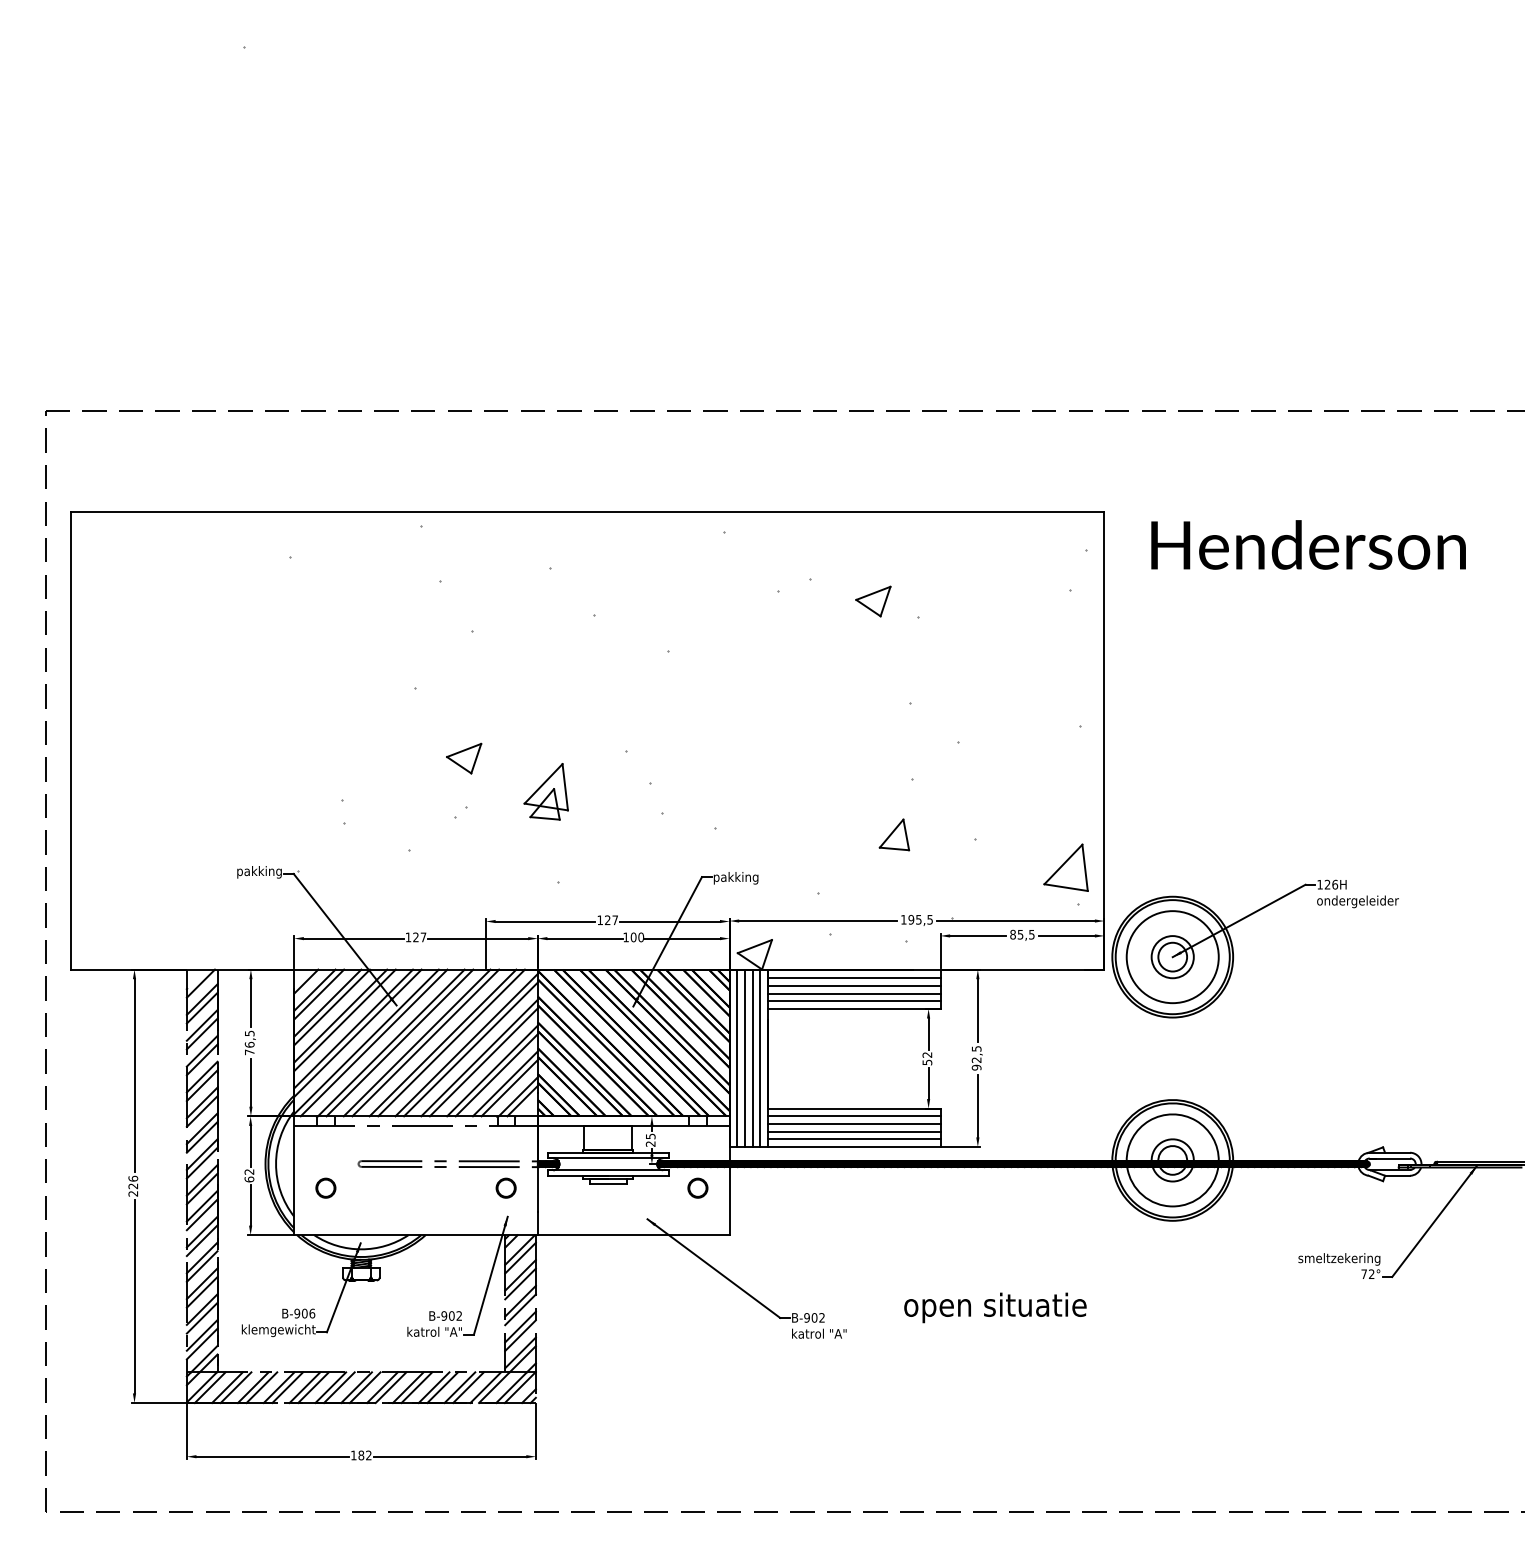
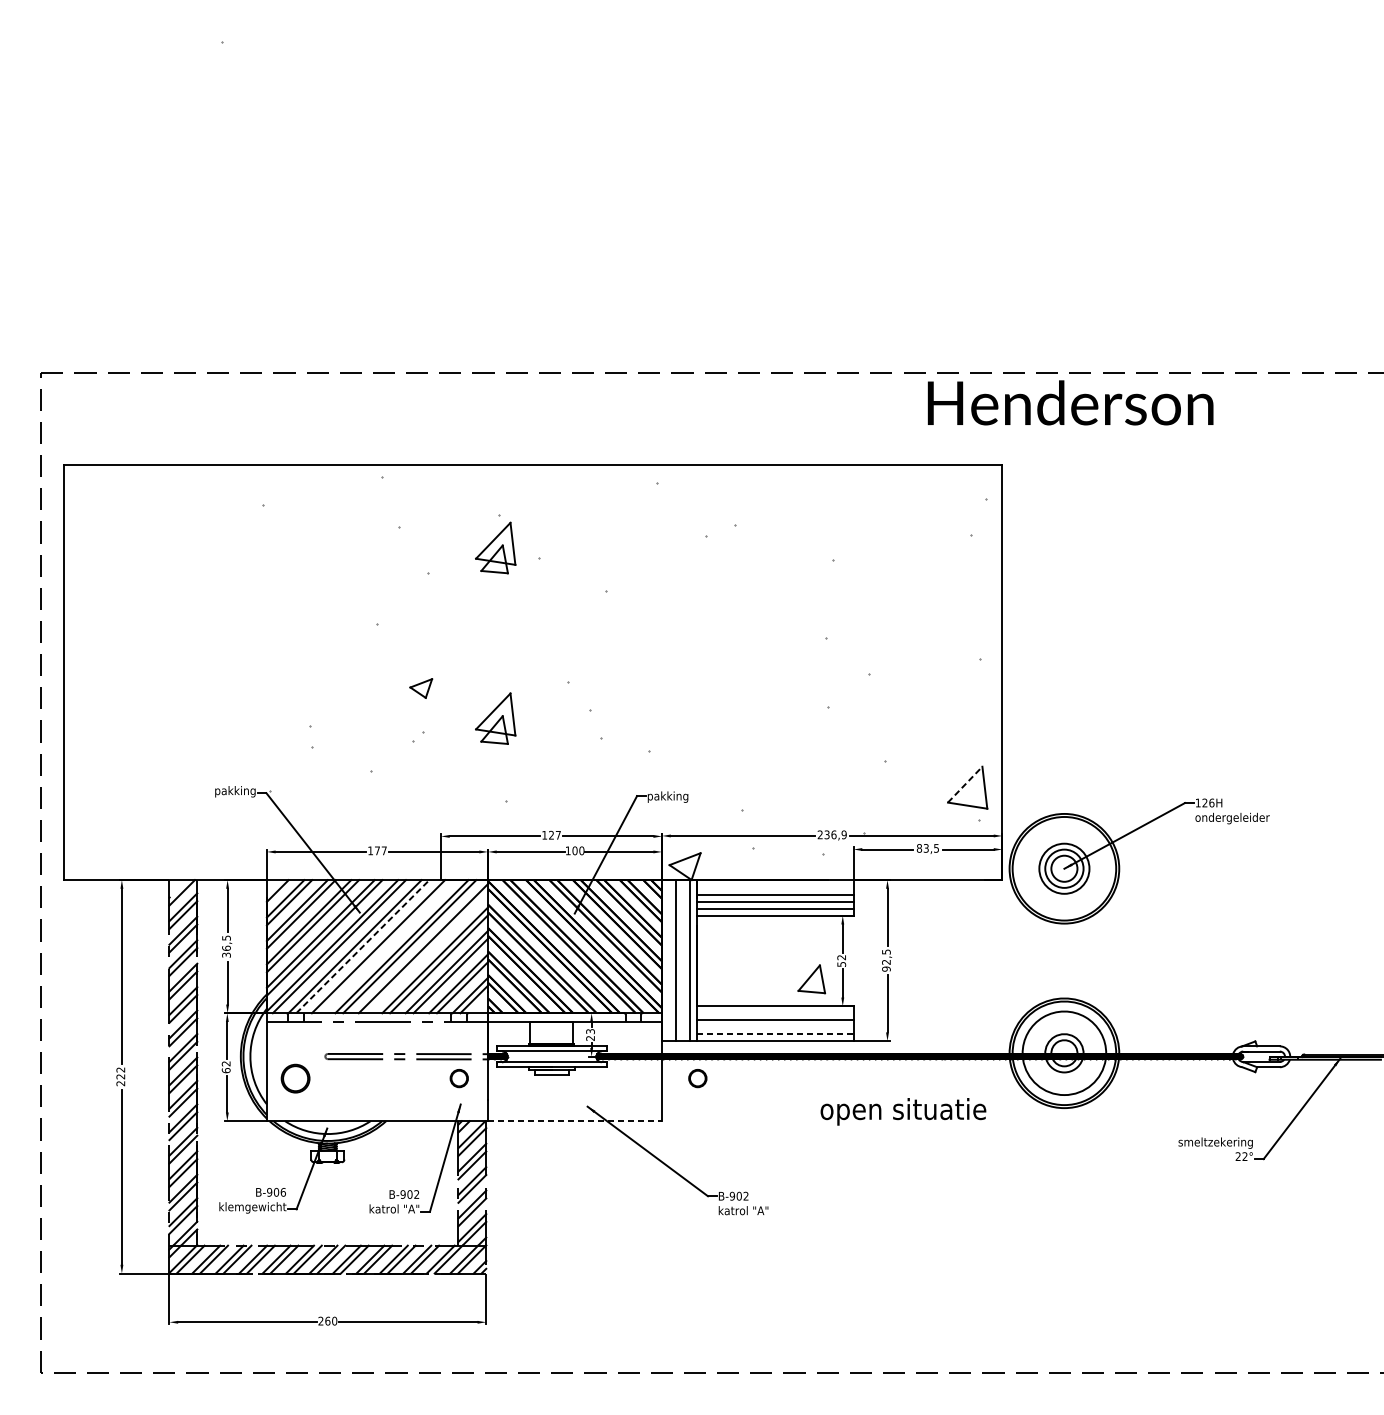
text: (1308, 544) -> (1070, 402), moved
part: (873, 601) -> (792, 545), removed
part: (545, 603) -> (495, 547), added
part: (464, 758) -> (421, 688), size x0.7
part: (894, 834) -> (811, 978), moved
line: (1063, 864) -> (965, 784), solid -> dashed
text: (917, 919) -> (832, 834), 195,5 -> 236,9
text: (1020, 933) -> (926, 847), 85,5 -> 83,5
text: (415, 937) -> (376, 850), 127 -> 177
circle: (1172, 957) -> (1064, 869), size x0.6
line: (853, 978) -> (774, 888), removed
line: (399, 1042) -> (362, 946), solid -> dashed
line: (425, 1042) -> (386, 946), removed
line: (470, 1049) -> (426, 952), removed
text: (249, 1052) -> (226, 955), 76,5 -> 36,5
line: (737, 1058) -> (669, 960), removed
line: (752, 1058) -> (682, 960), removed
line: (853, 1116) -> (774, 1013), removed
line: (853, 1131) -> (774, 1027), removed
text: (649, 1135) -> (589, 1030), 25 -> 23
line: (854, 1139) -> (775, 1034), solid -> dashed
text: (133, 1178) -> (120, 1069), 226 -> 222
circle: (325, 1187) -> (295, 1077), size x1.6
circle: (697, 1187) -> (697, 1077), moved
line: (633, 1235) -> (574, 1121), solid -> dashed
text: (1363, 1273) -> (1237, 1155), 72° -> 22°
text: (995, 1307) -> (903, 1111), moved
text: (361, 1455) -> (327, 1321), 182 -> 260

